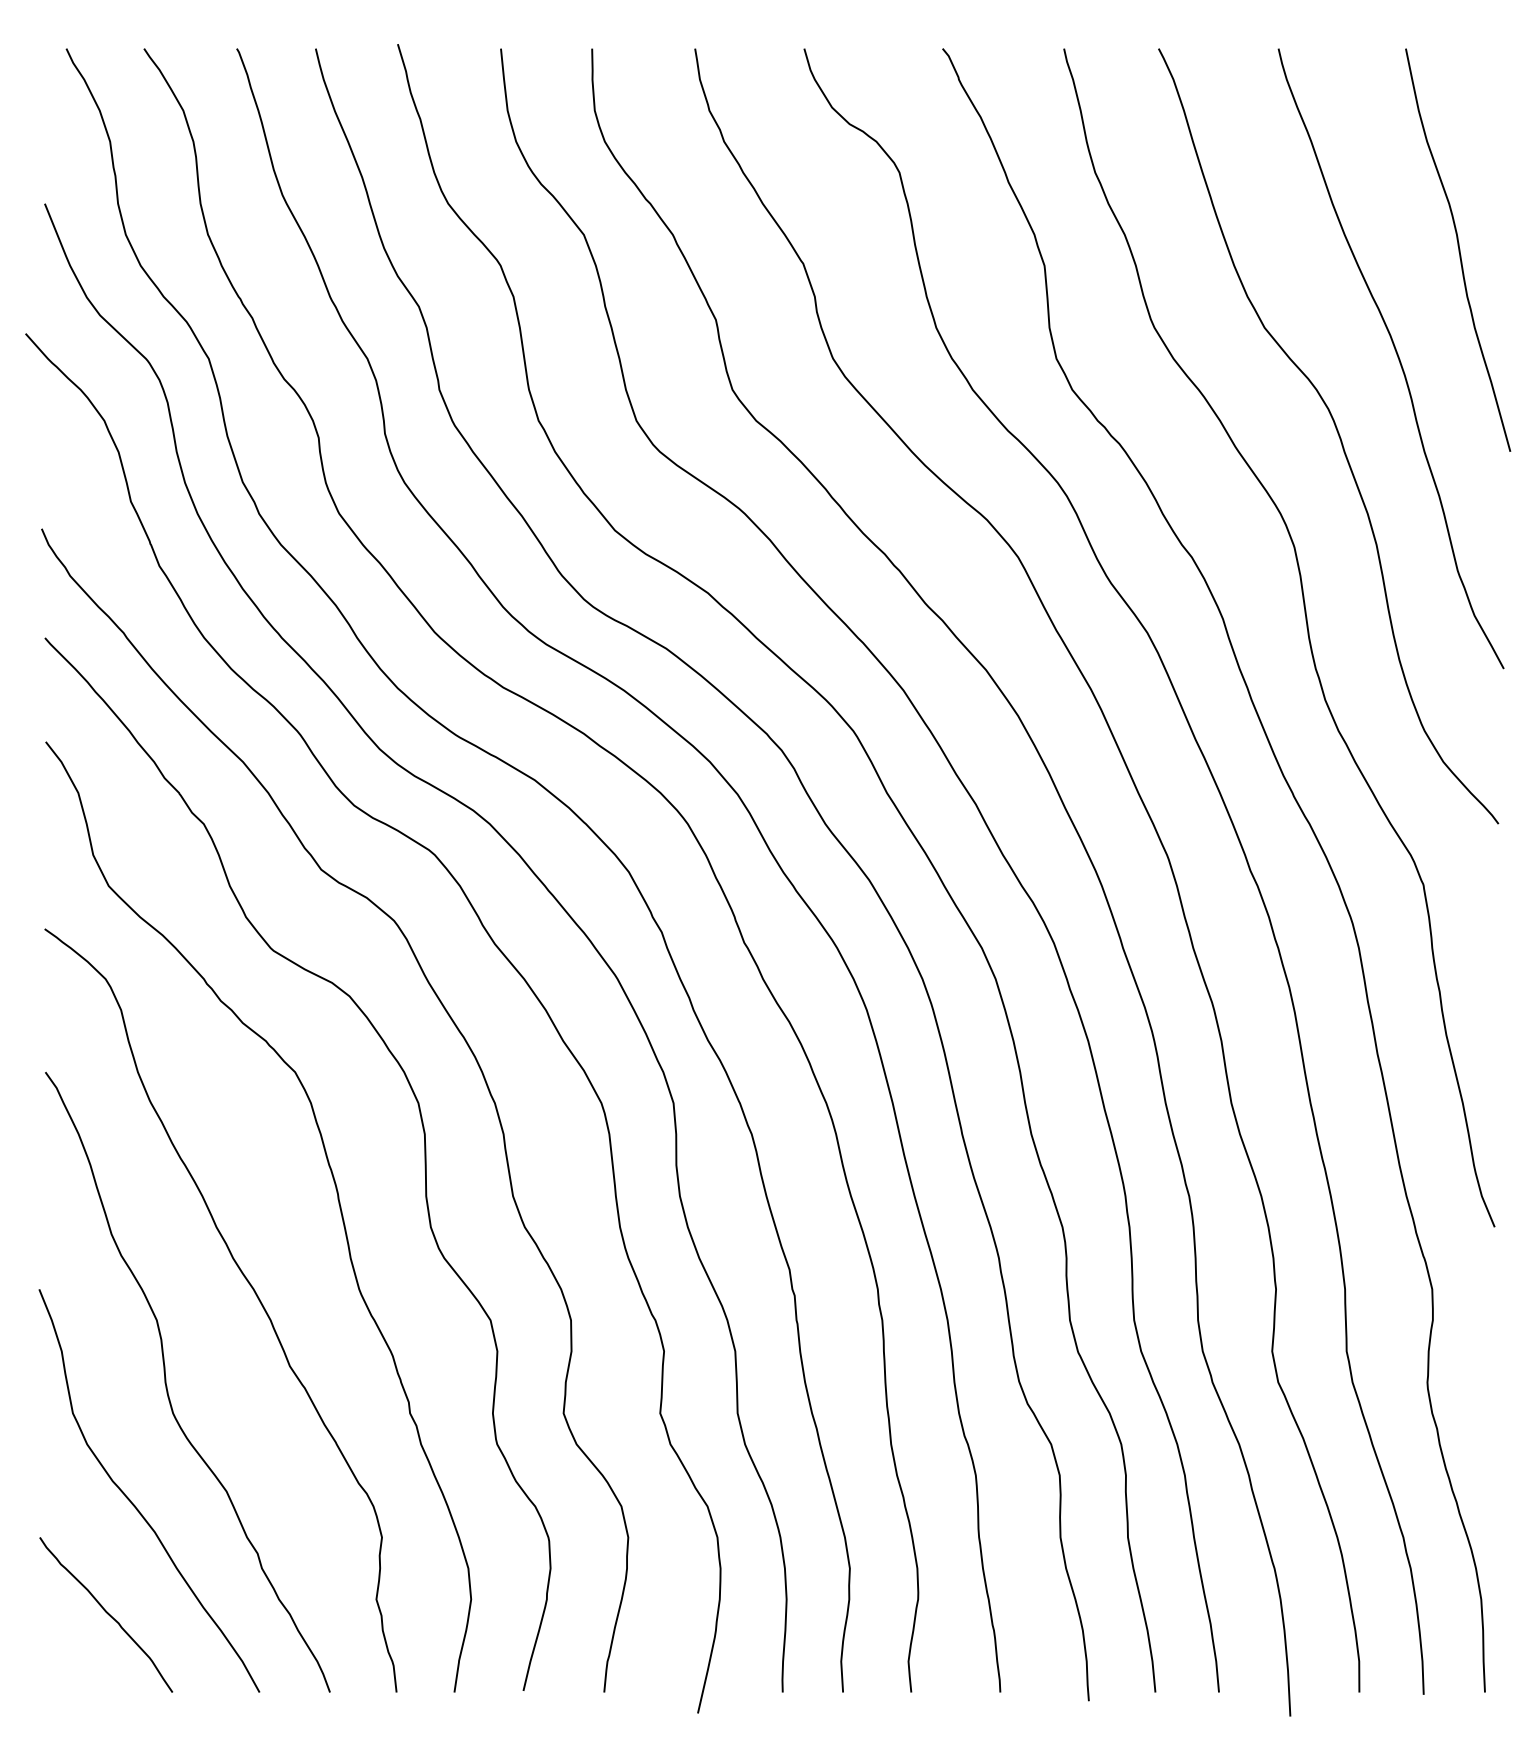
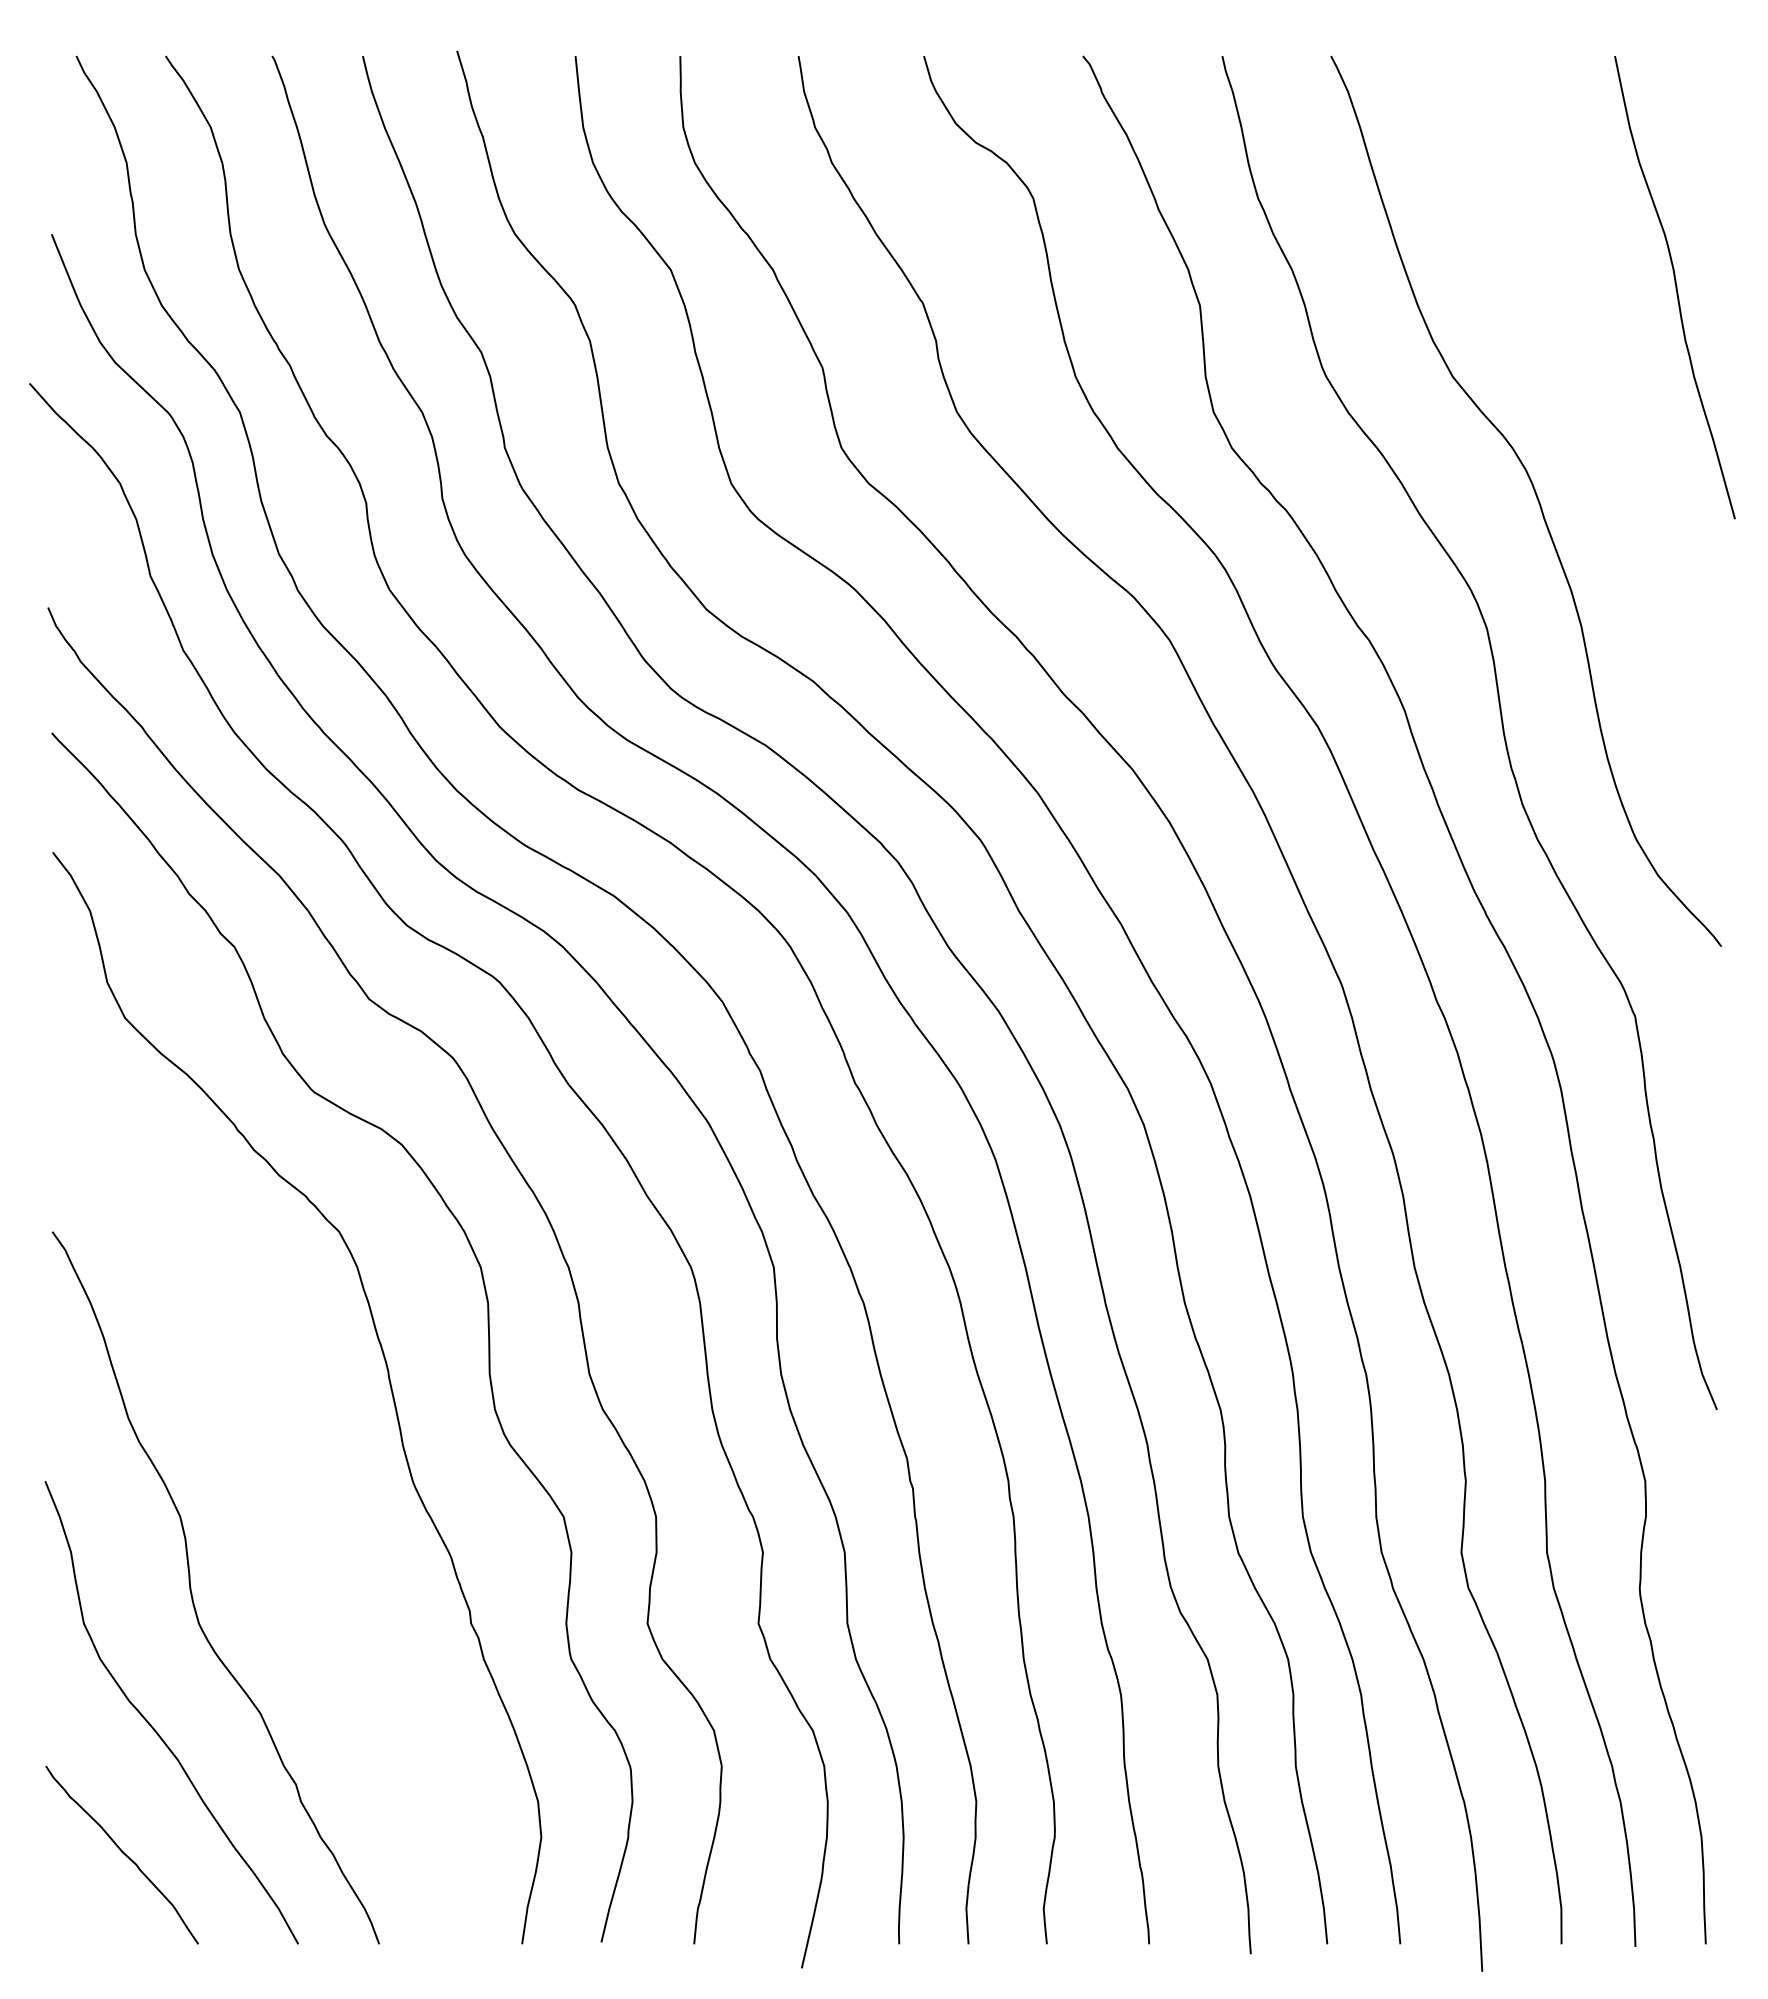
curve: (1397, 358) -> (1605, 411), removed
curve: (251, 1288) -> (289, 1480), removed

